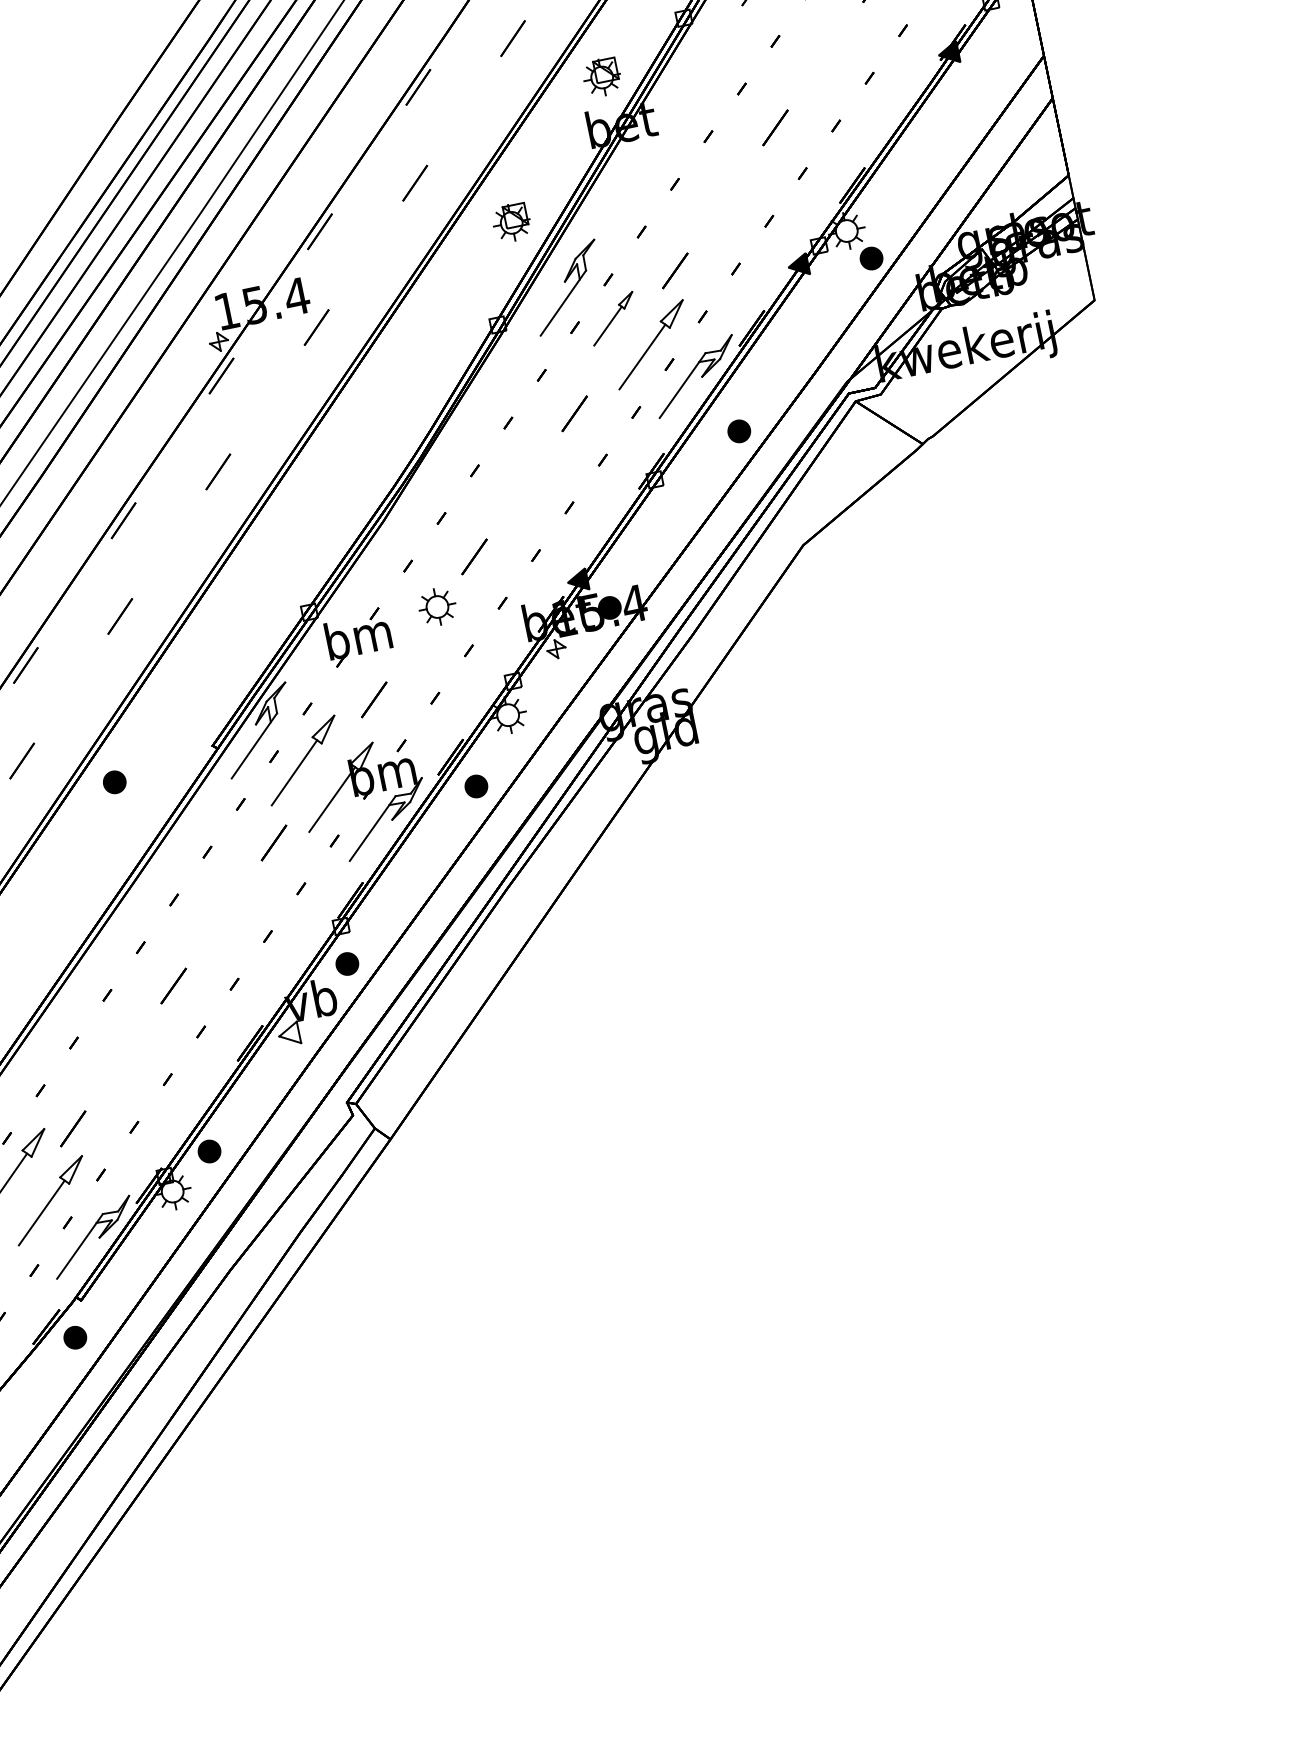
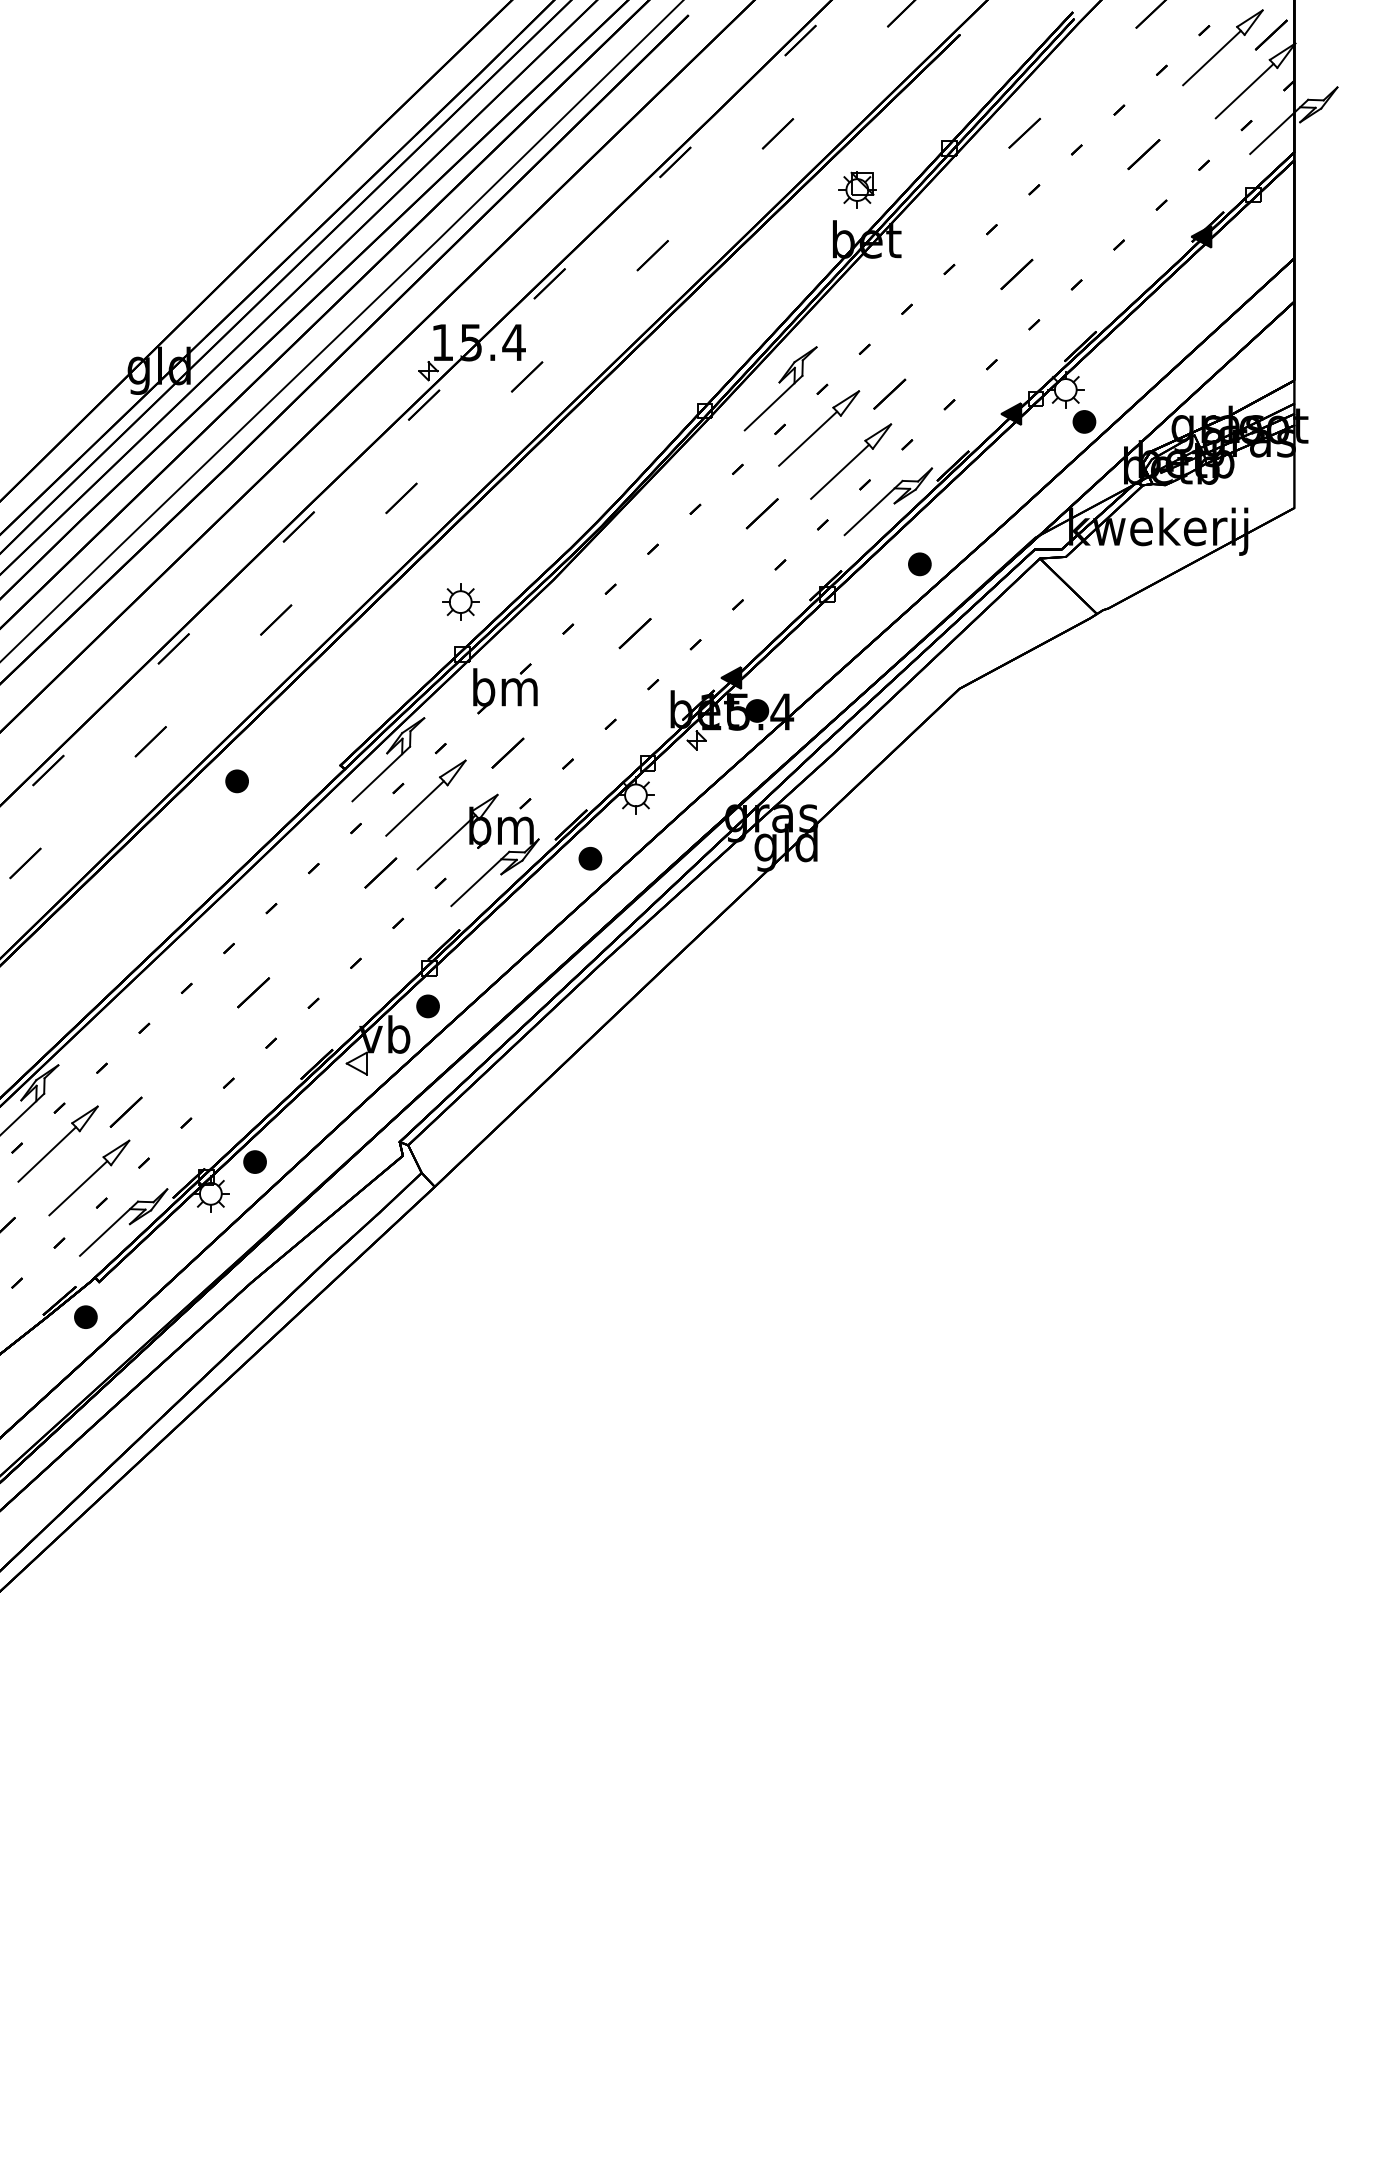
part: (511, 222) -> (739, 313), removed
part: (613, 318) -> (819, 428), size x1.67
part: (437, 606) -> (460, 601), moved

